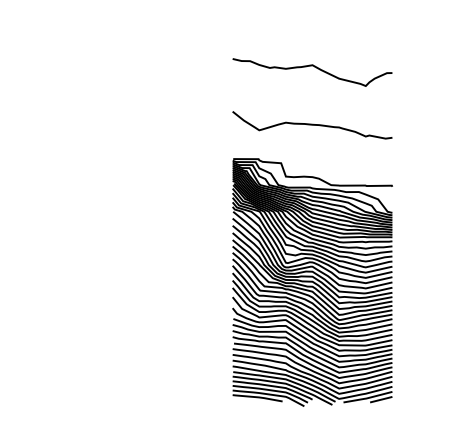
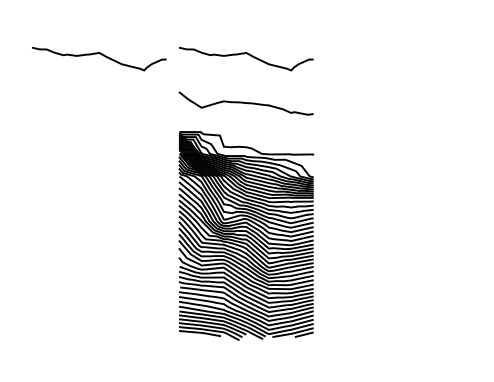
curve: (140, 68) -> (101, 55), added

